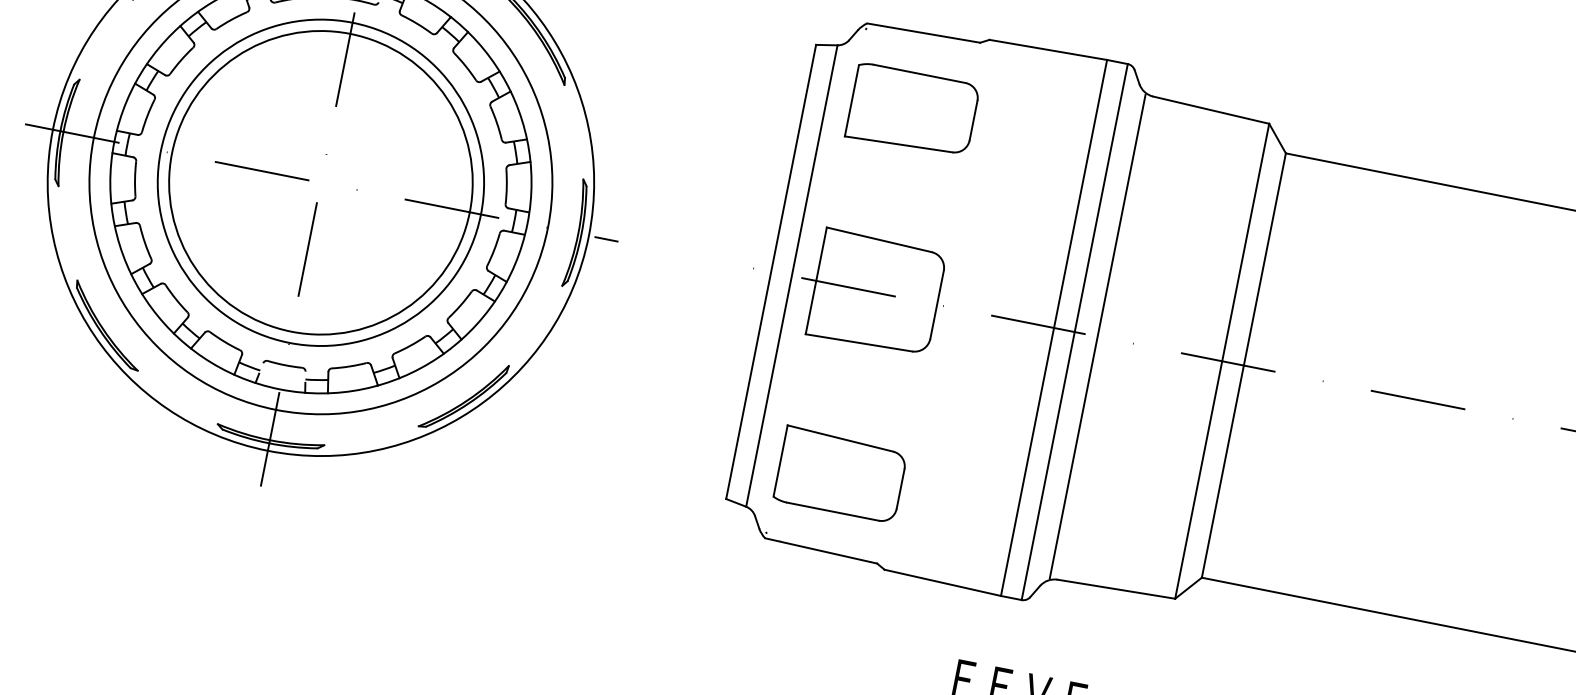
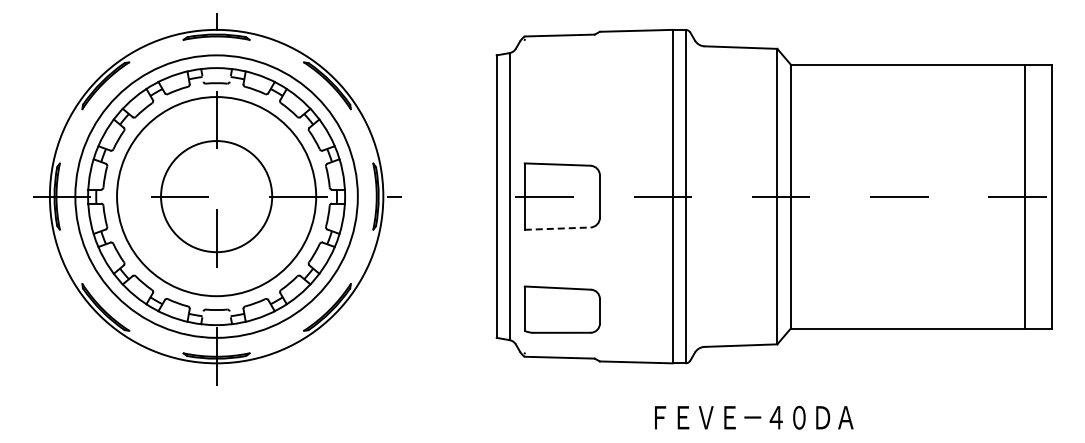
part: (911, 110) -> (561, 83), removed
circle: (320, 182) -> (216, 196), size x0.6
line: (1097, 336) -> (699, 196), removed
line: (858, 342) -> (557, 228), solid -> dashed

